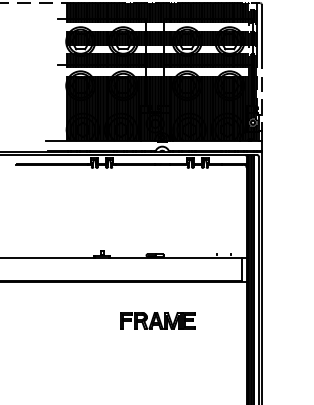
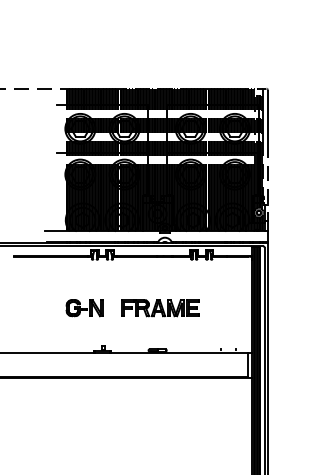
part: (84, 214) -> (84, 308), added
part: (158, 321) -> (160, 308), moved

